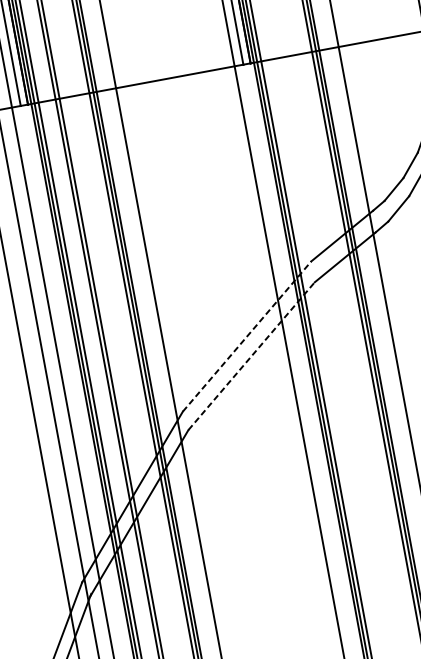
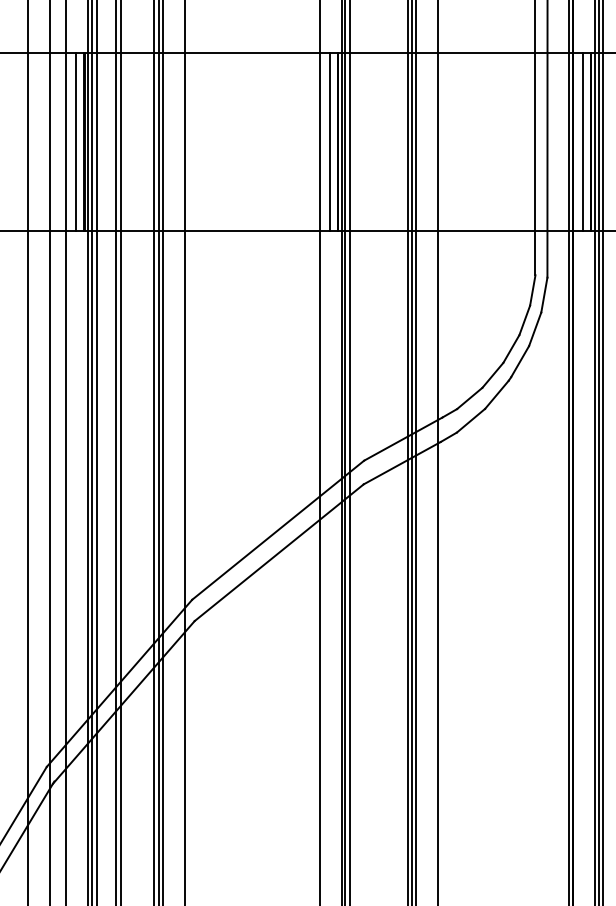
line: (247, 336) -> (278, 530), dashed -> solid
line: (251, 355) -> (279, 552), dashed -> solid

